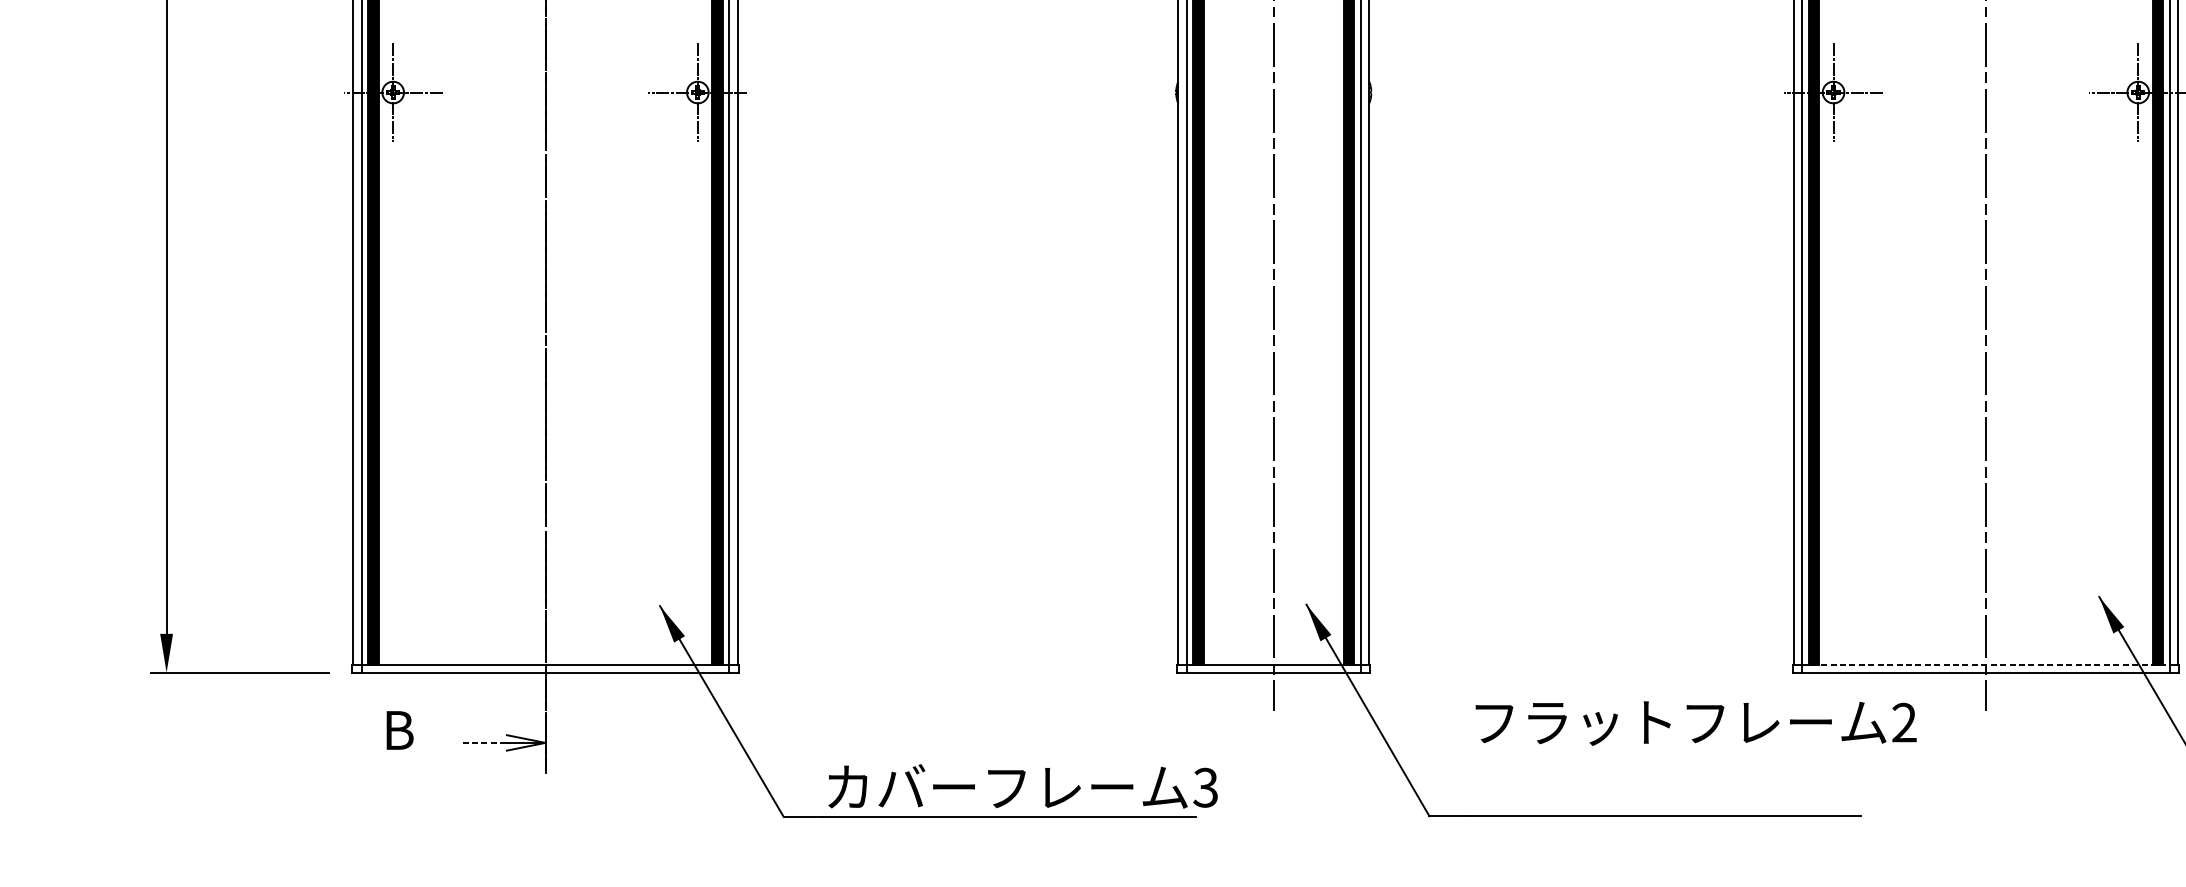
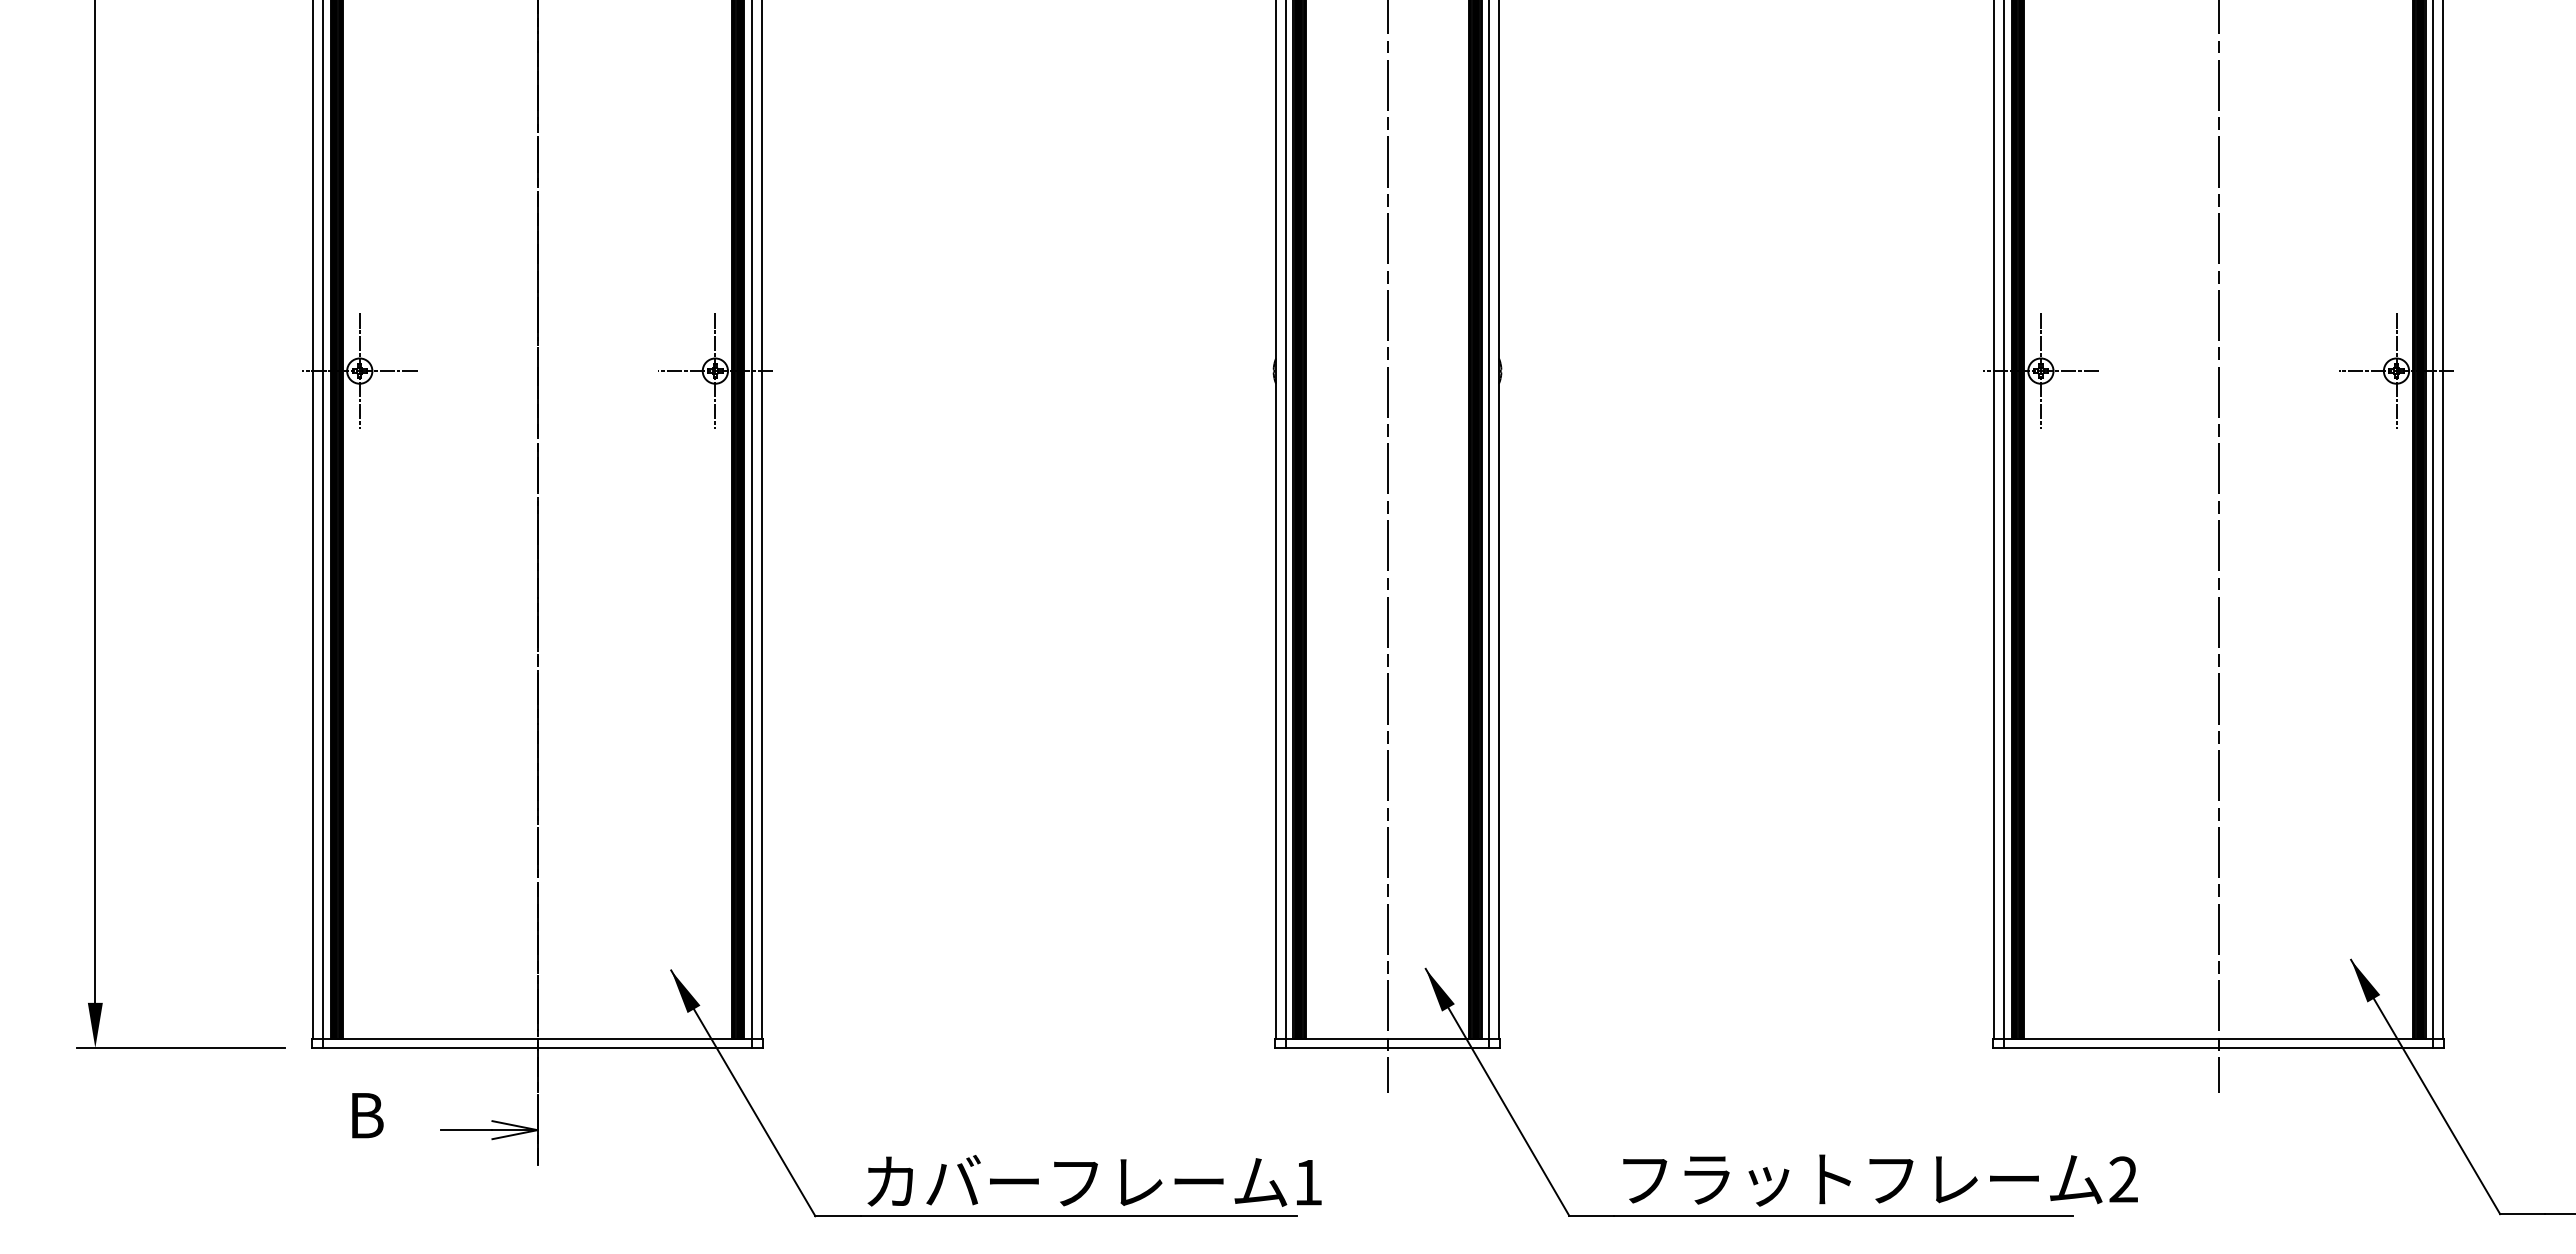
line: (1986, 664) -> (2219, 1038), dashed -> solid
text: (1696, 723) -> (1880, 1180), moved
line: (484, 743) -> (466, 1130), dashed -> solid
text: (1205, 787) -> (1307, 1182), 3 -> 1

